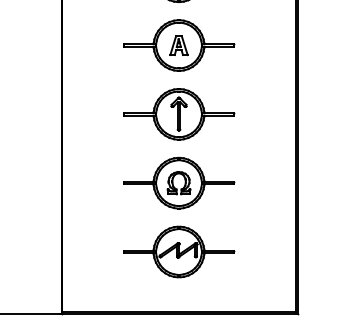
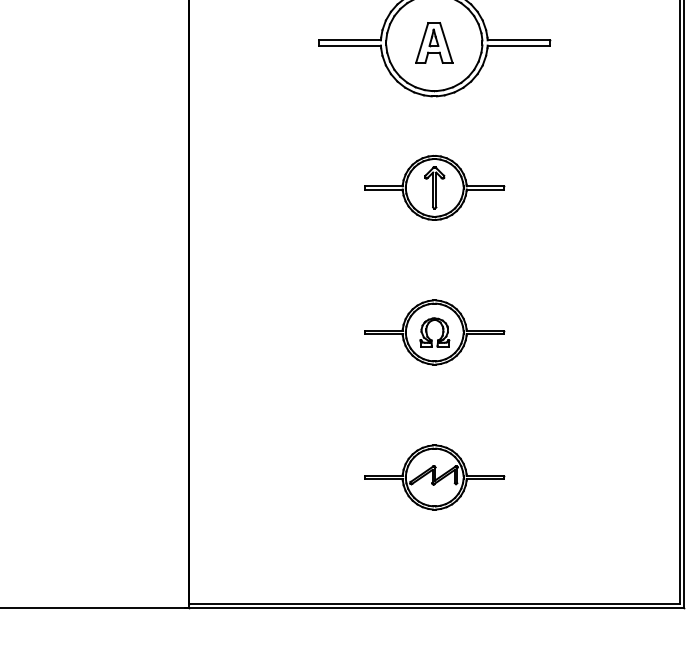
part: (179, 114) -> (435, 188), size x0.6
part: (179, 182) -> (435, 331), size x0.6
part: (179, 251) -> (435, 476), size x0.6

